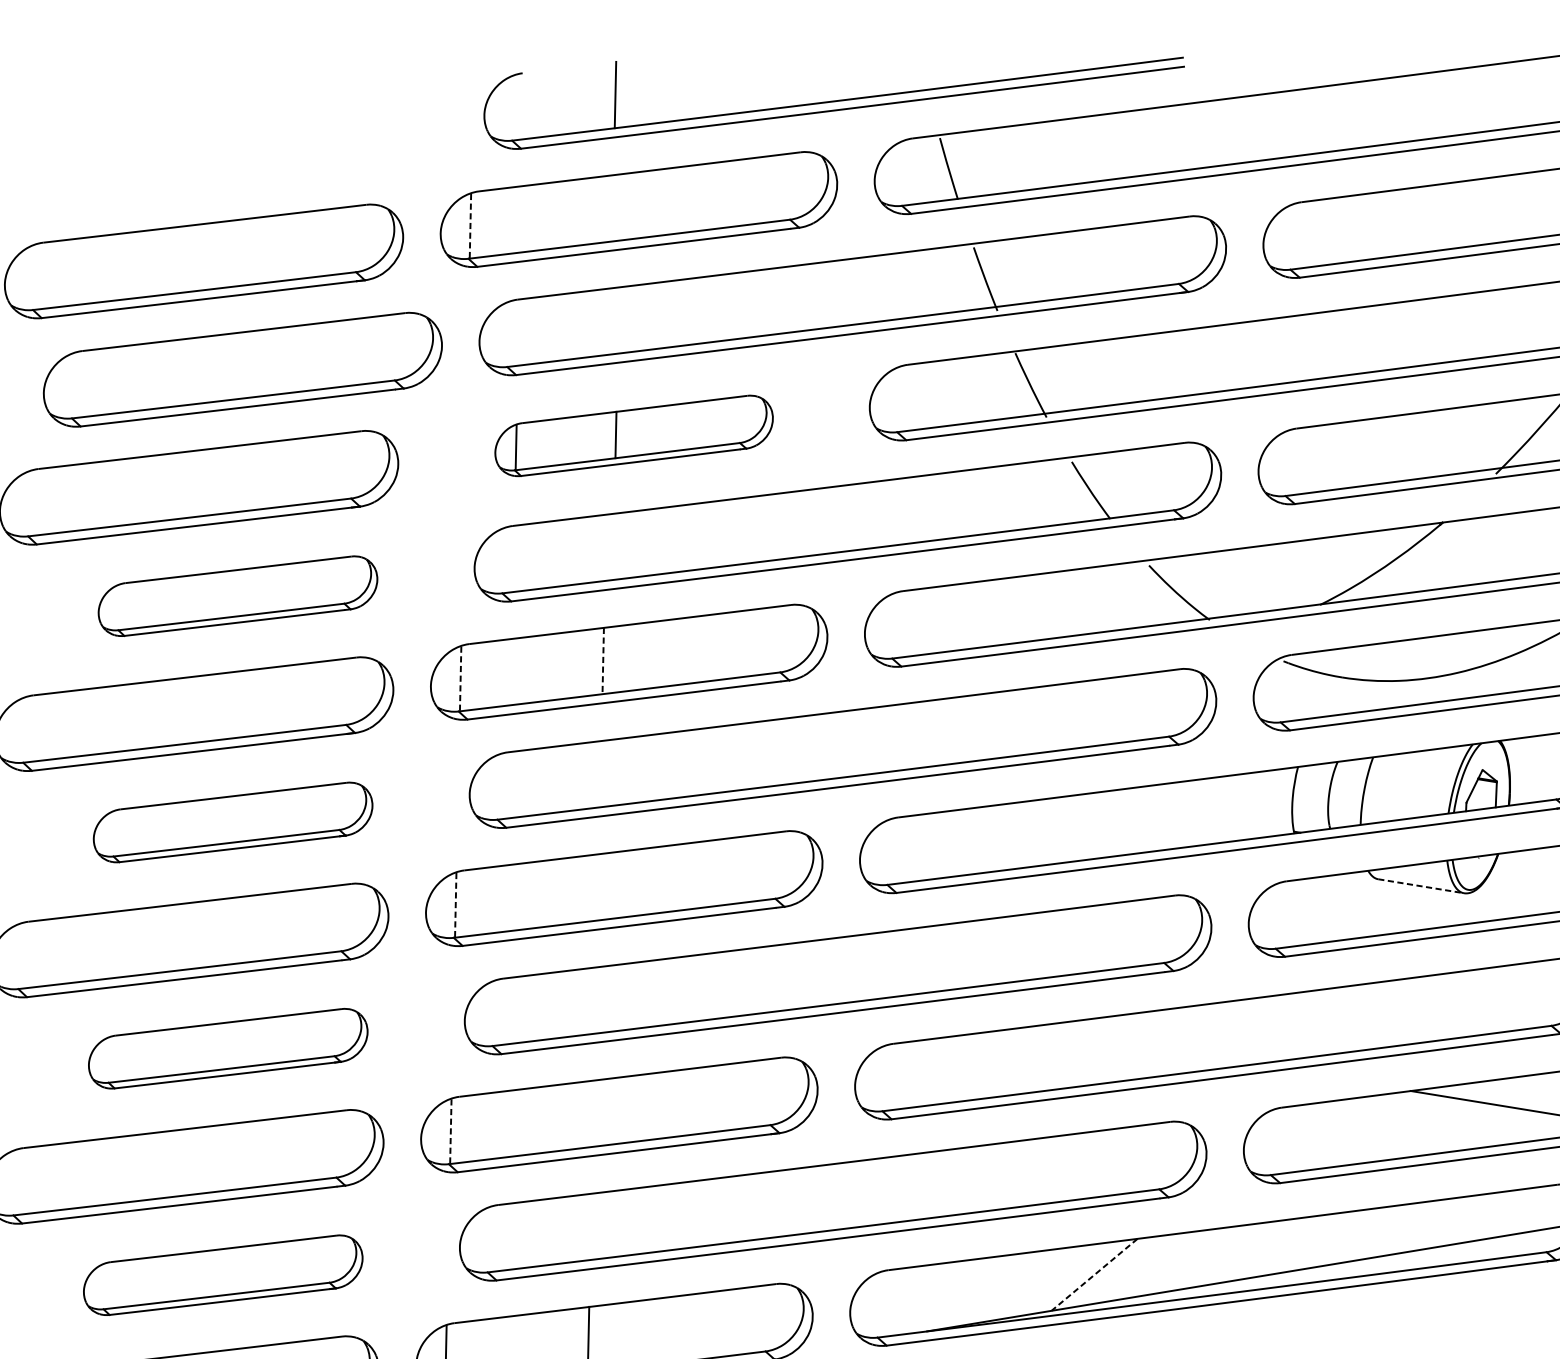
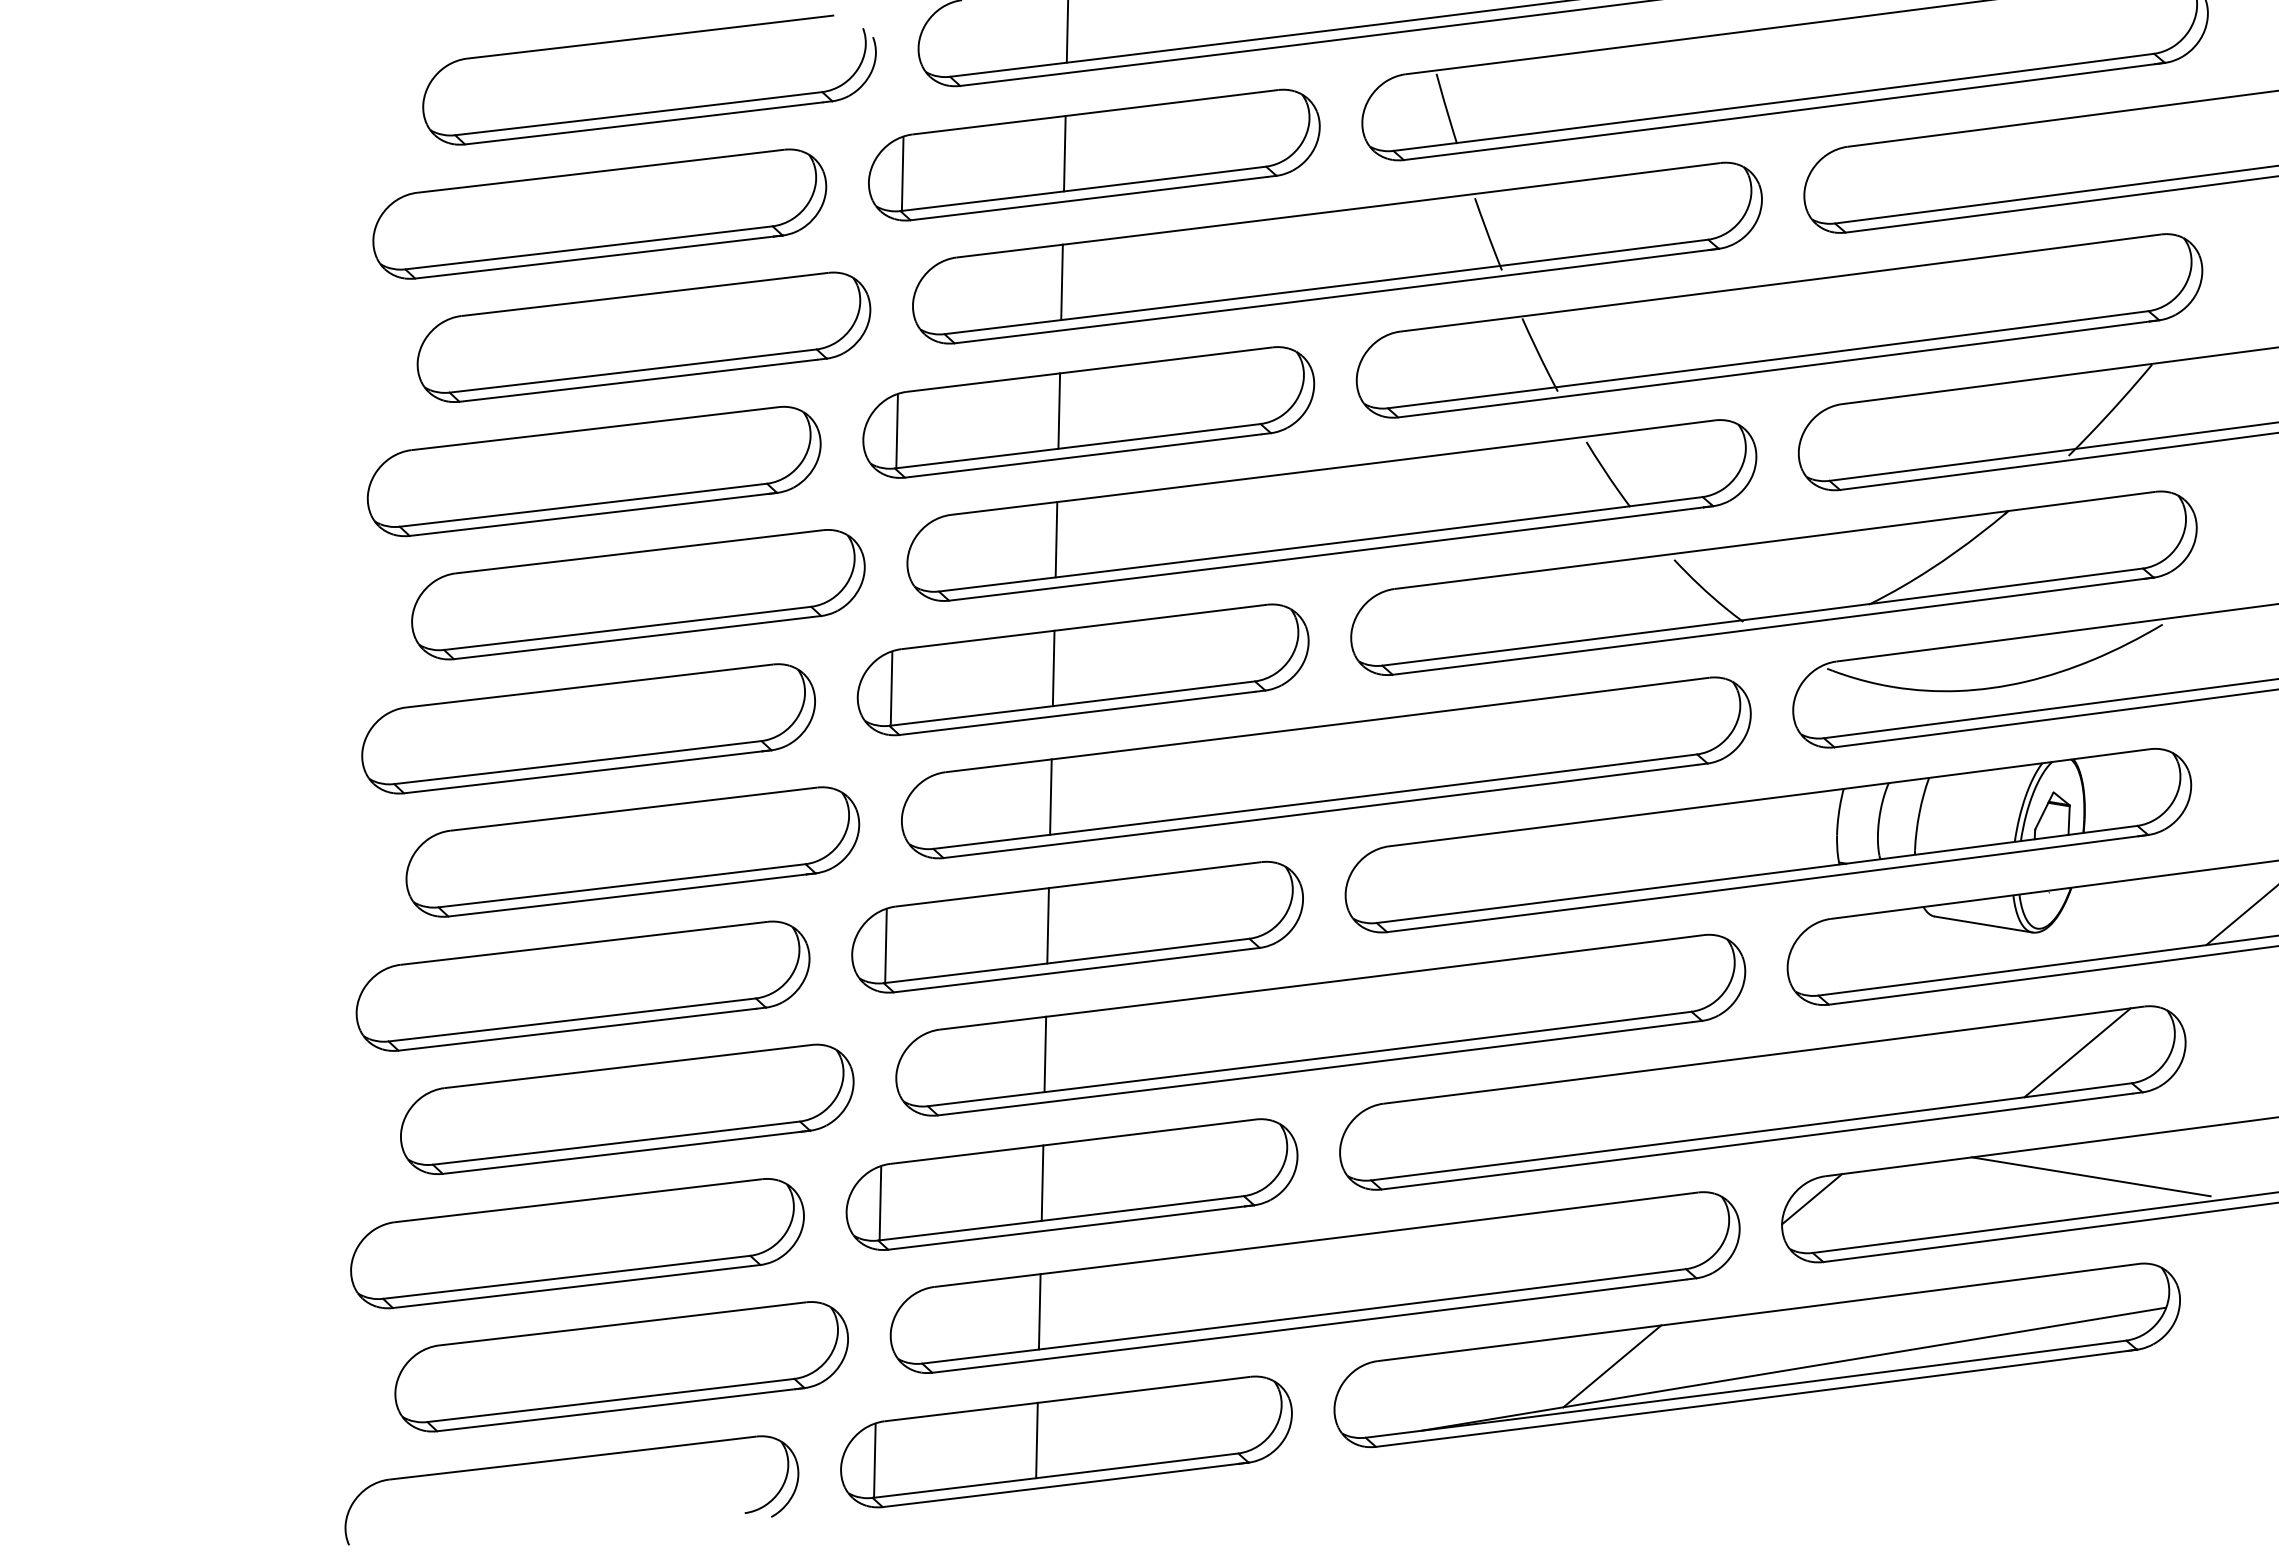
part: (253, 170) -> (656, 110), added
line: (612, 208) -> (1064, 153), added
line: (470, 226) -> (902, 174), dashed -> solid
line: (610, 320) -> (1061, 281), added
part: (633, 435) -> (1088, 412), size x1.43
line: (605, 547) -> (1056, 539), added
part: (238, 595) -> (638, 594), size x1.43
line: (603, 661) -> (1053, 668), dashed -> solid
line: (460, 678) -> (891, 688), dashed -> solid
line: (600, 773) -> (1050, 796), added
part: (232, 822) -> (632, 851), size x1.43
line: (1421, 886) -> (1984, 924), dashed -> solid
line: (597, 887) -> (1047, 925), added
line: (456, 905) -> (886, 946), dashed -> solid
line: (1503, 998) -> (2077, 1052), added
line: (596, 1000) -> (1045, 1054), added
part: (228, 1048) -> (627, 1108), size x1.43
line: (593, 1113) -> (1042, 1182), added
line: (1270, 1128) -> (1812, 1199), added
line: (450, 1131) -> (880, 1203), dashed -> solid
line: (590, 1226) -> (1039, 1311), added
part: (223, 1274) -> (621, 1366), size x1.43
line: (1094, 1274) -> (1612, 1366), dashed -> solid

